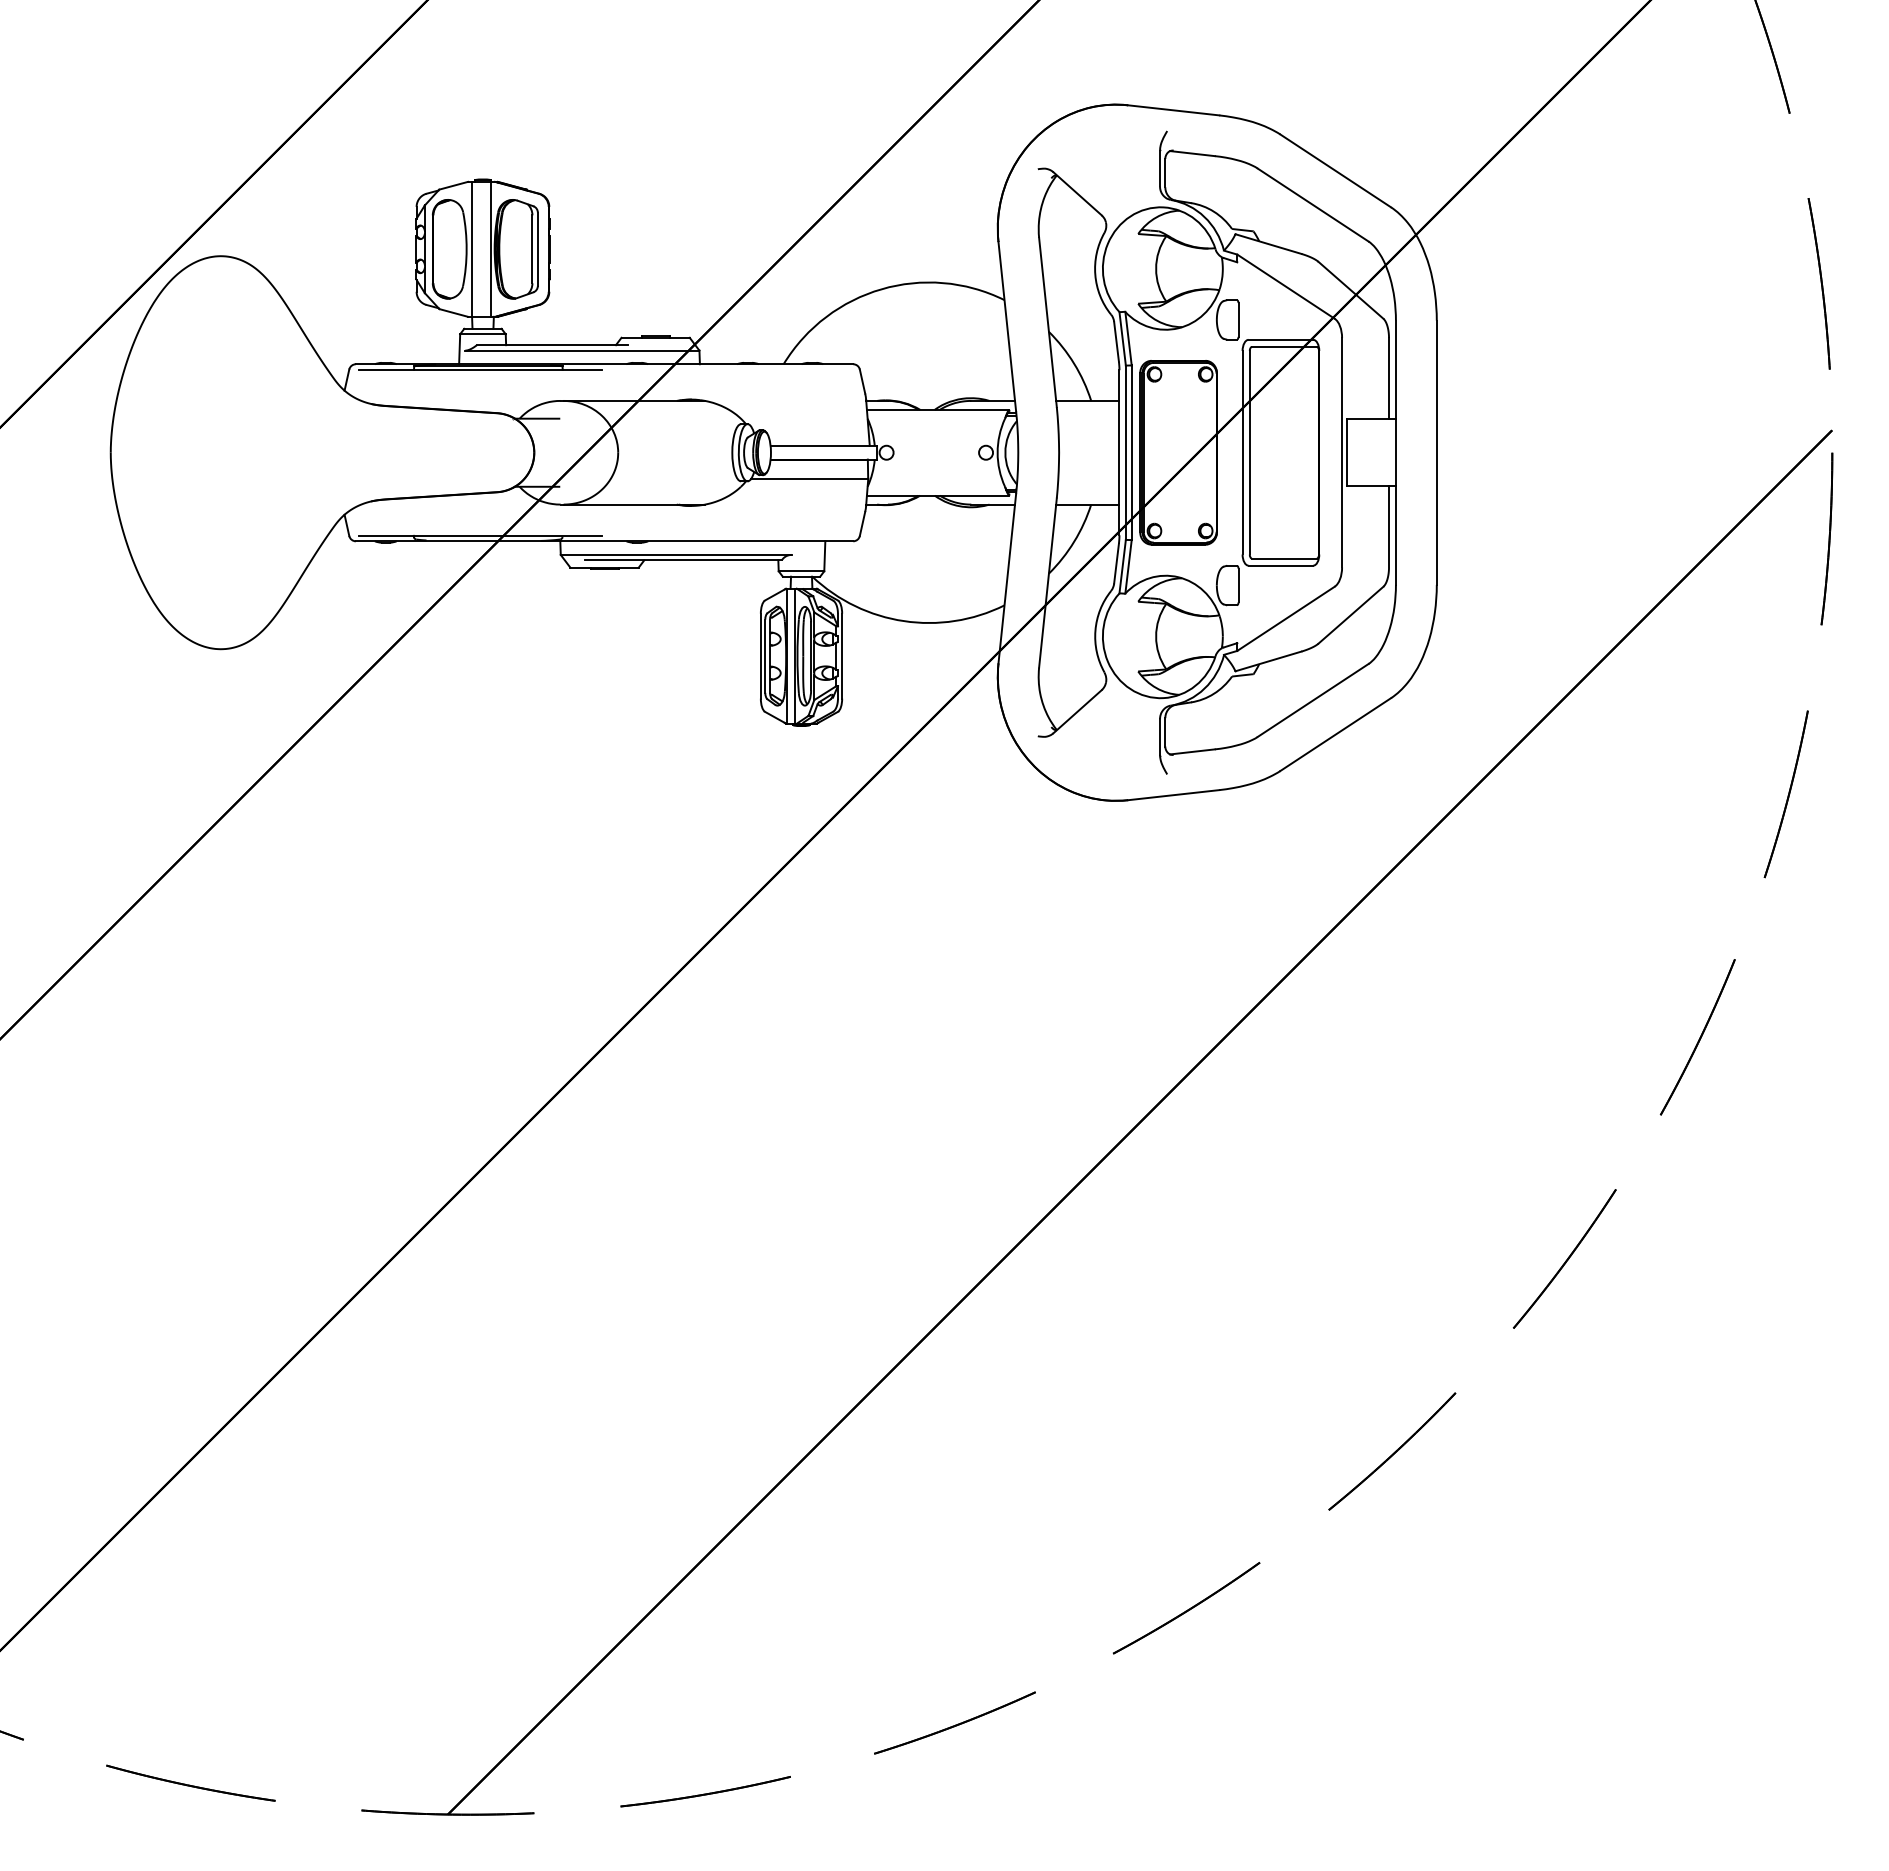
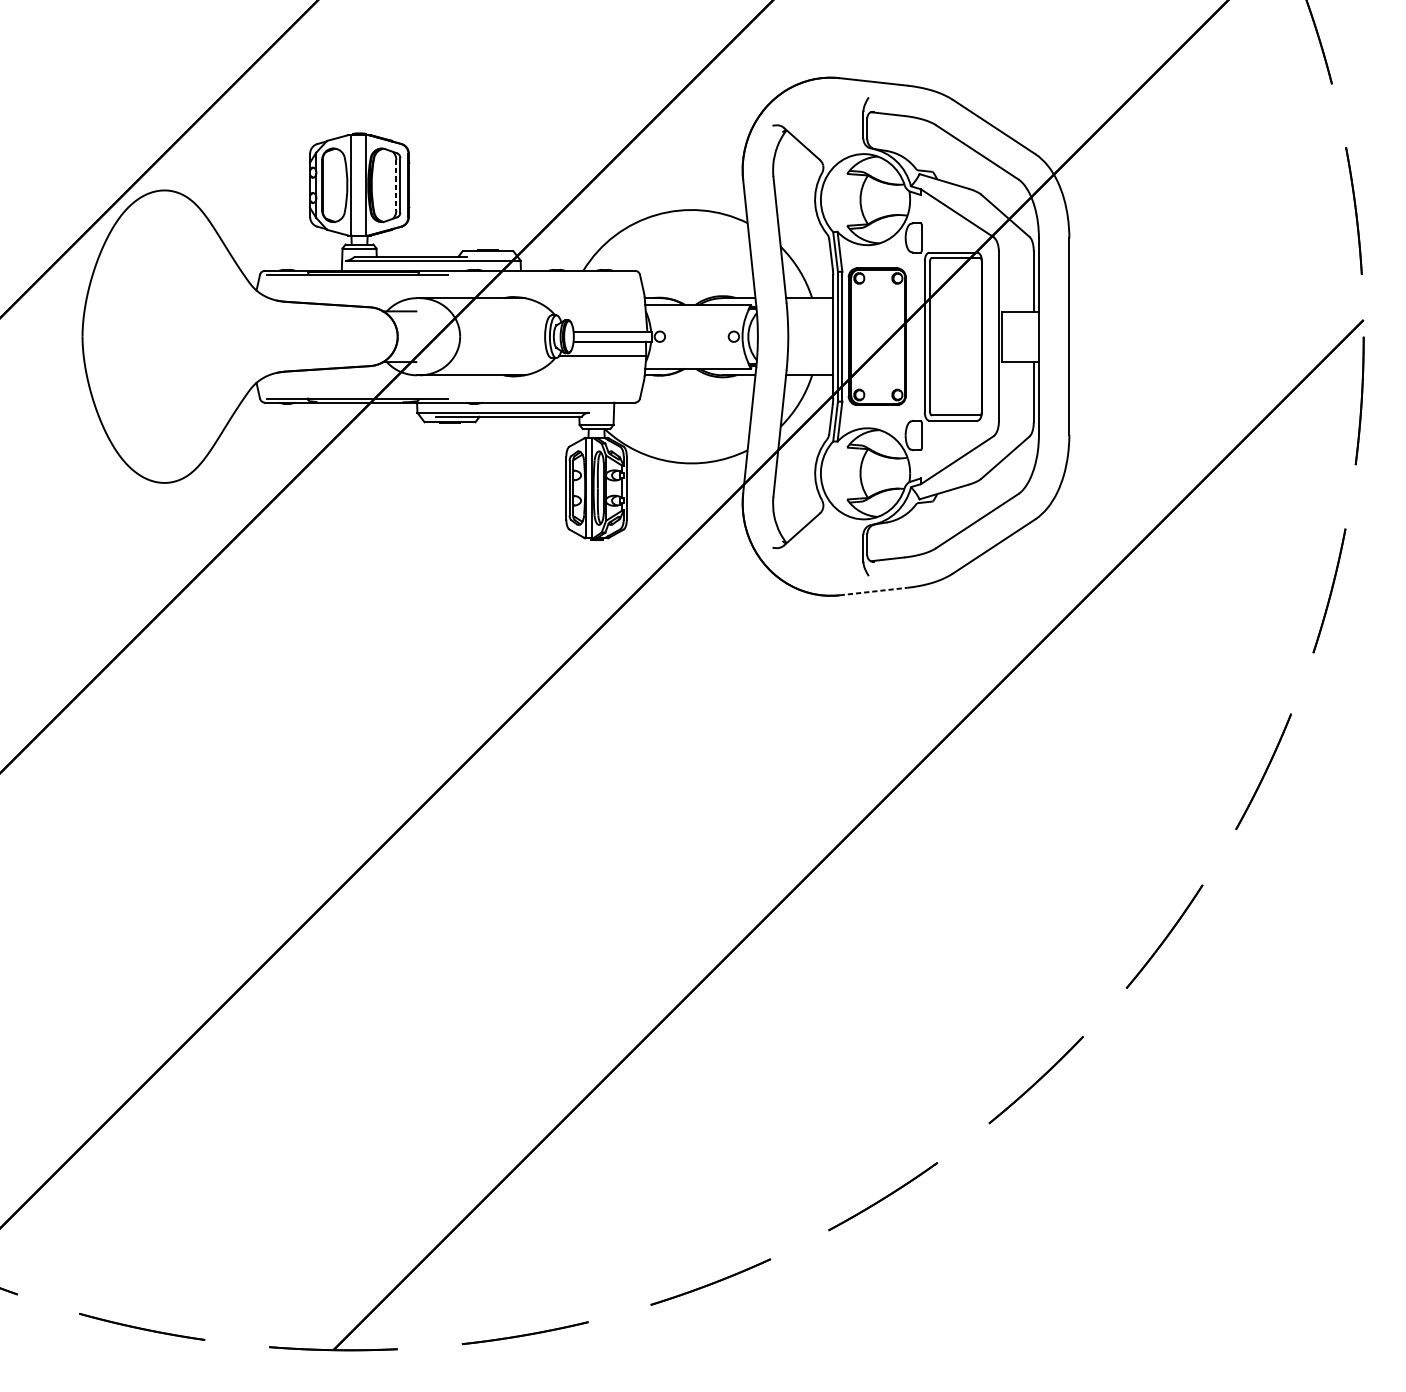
line: (532, 249) -> (396, 185), solid -> dashed
line: (1173, 795) -> (873, 591), solid -> dashed

